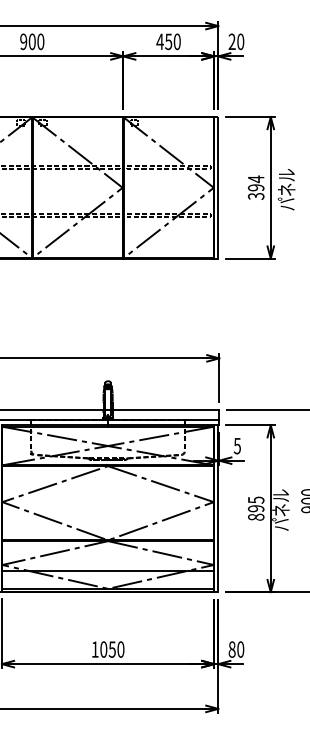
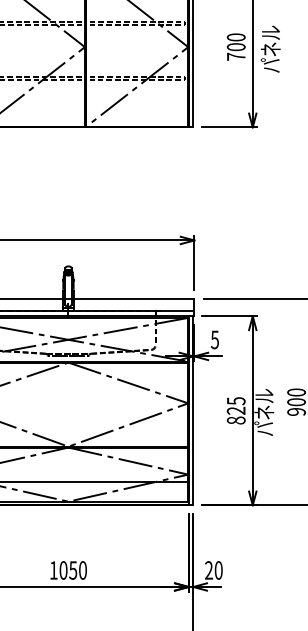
text: (255, 187) -> (235, 46), 394 -> 700
text: (256, 508) -> (236, 410), 895 -> 825
text: (231, 649) -> (208, 570), 80 -> 20

